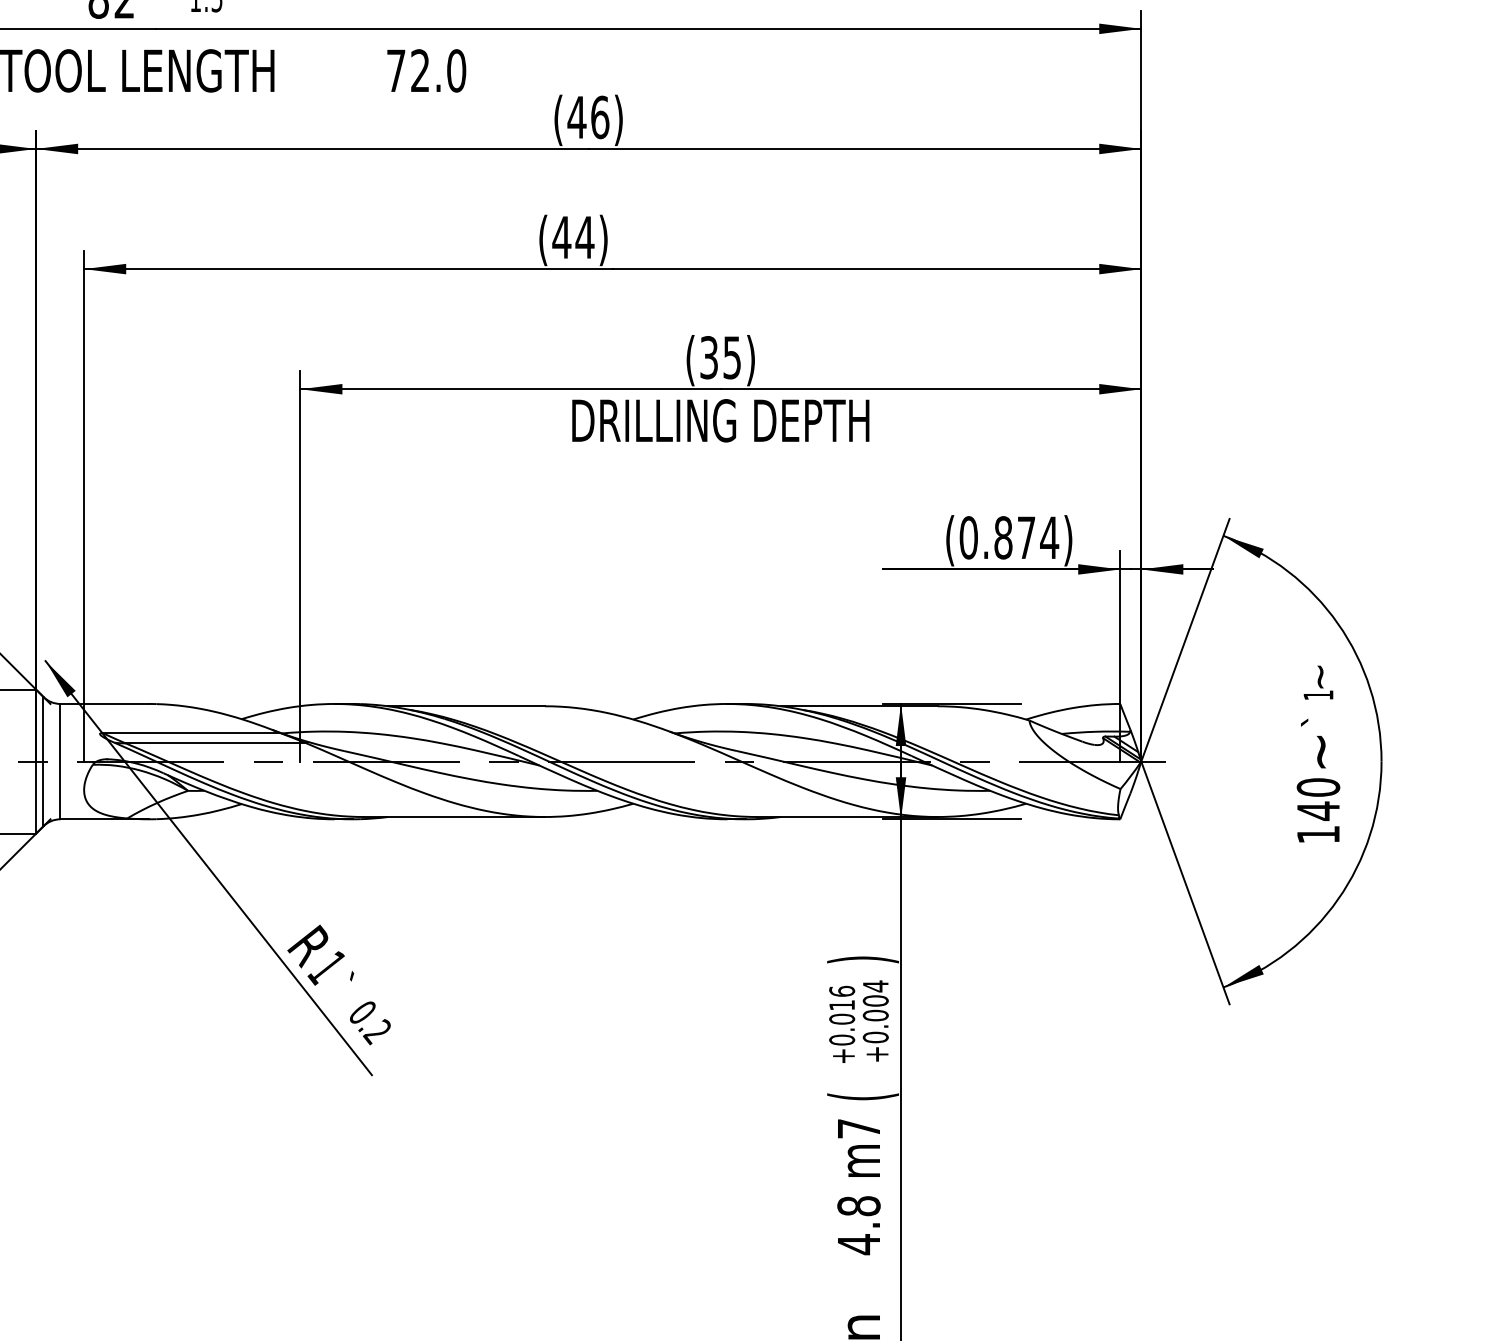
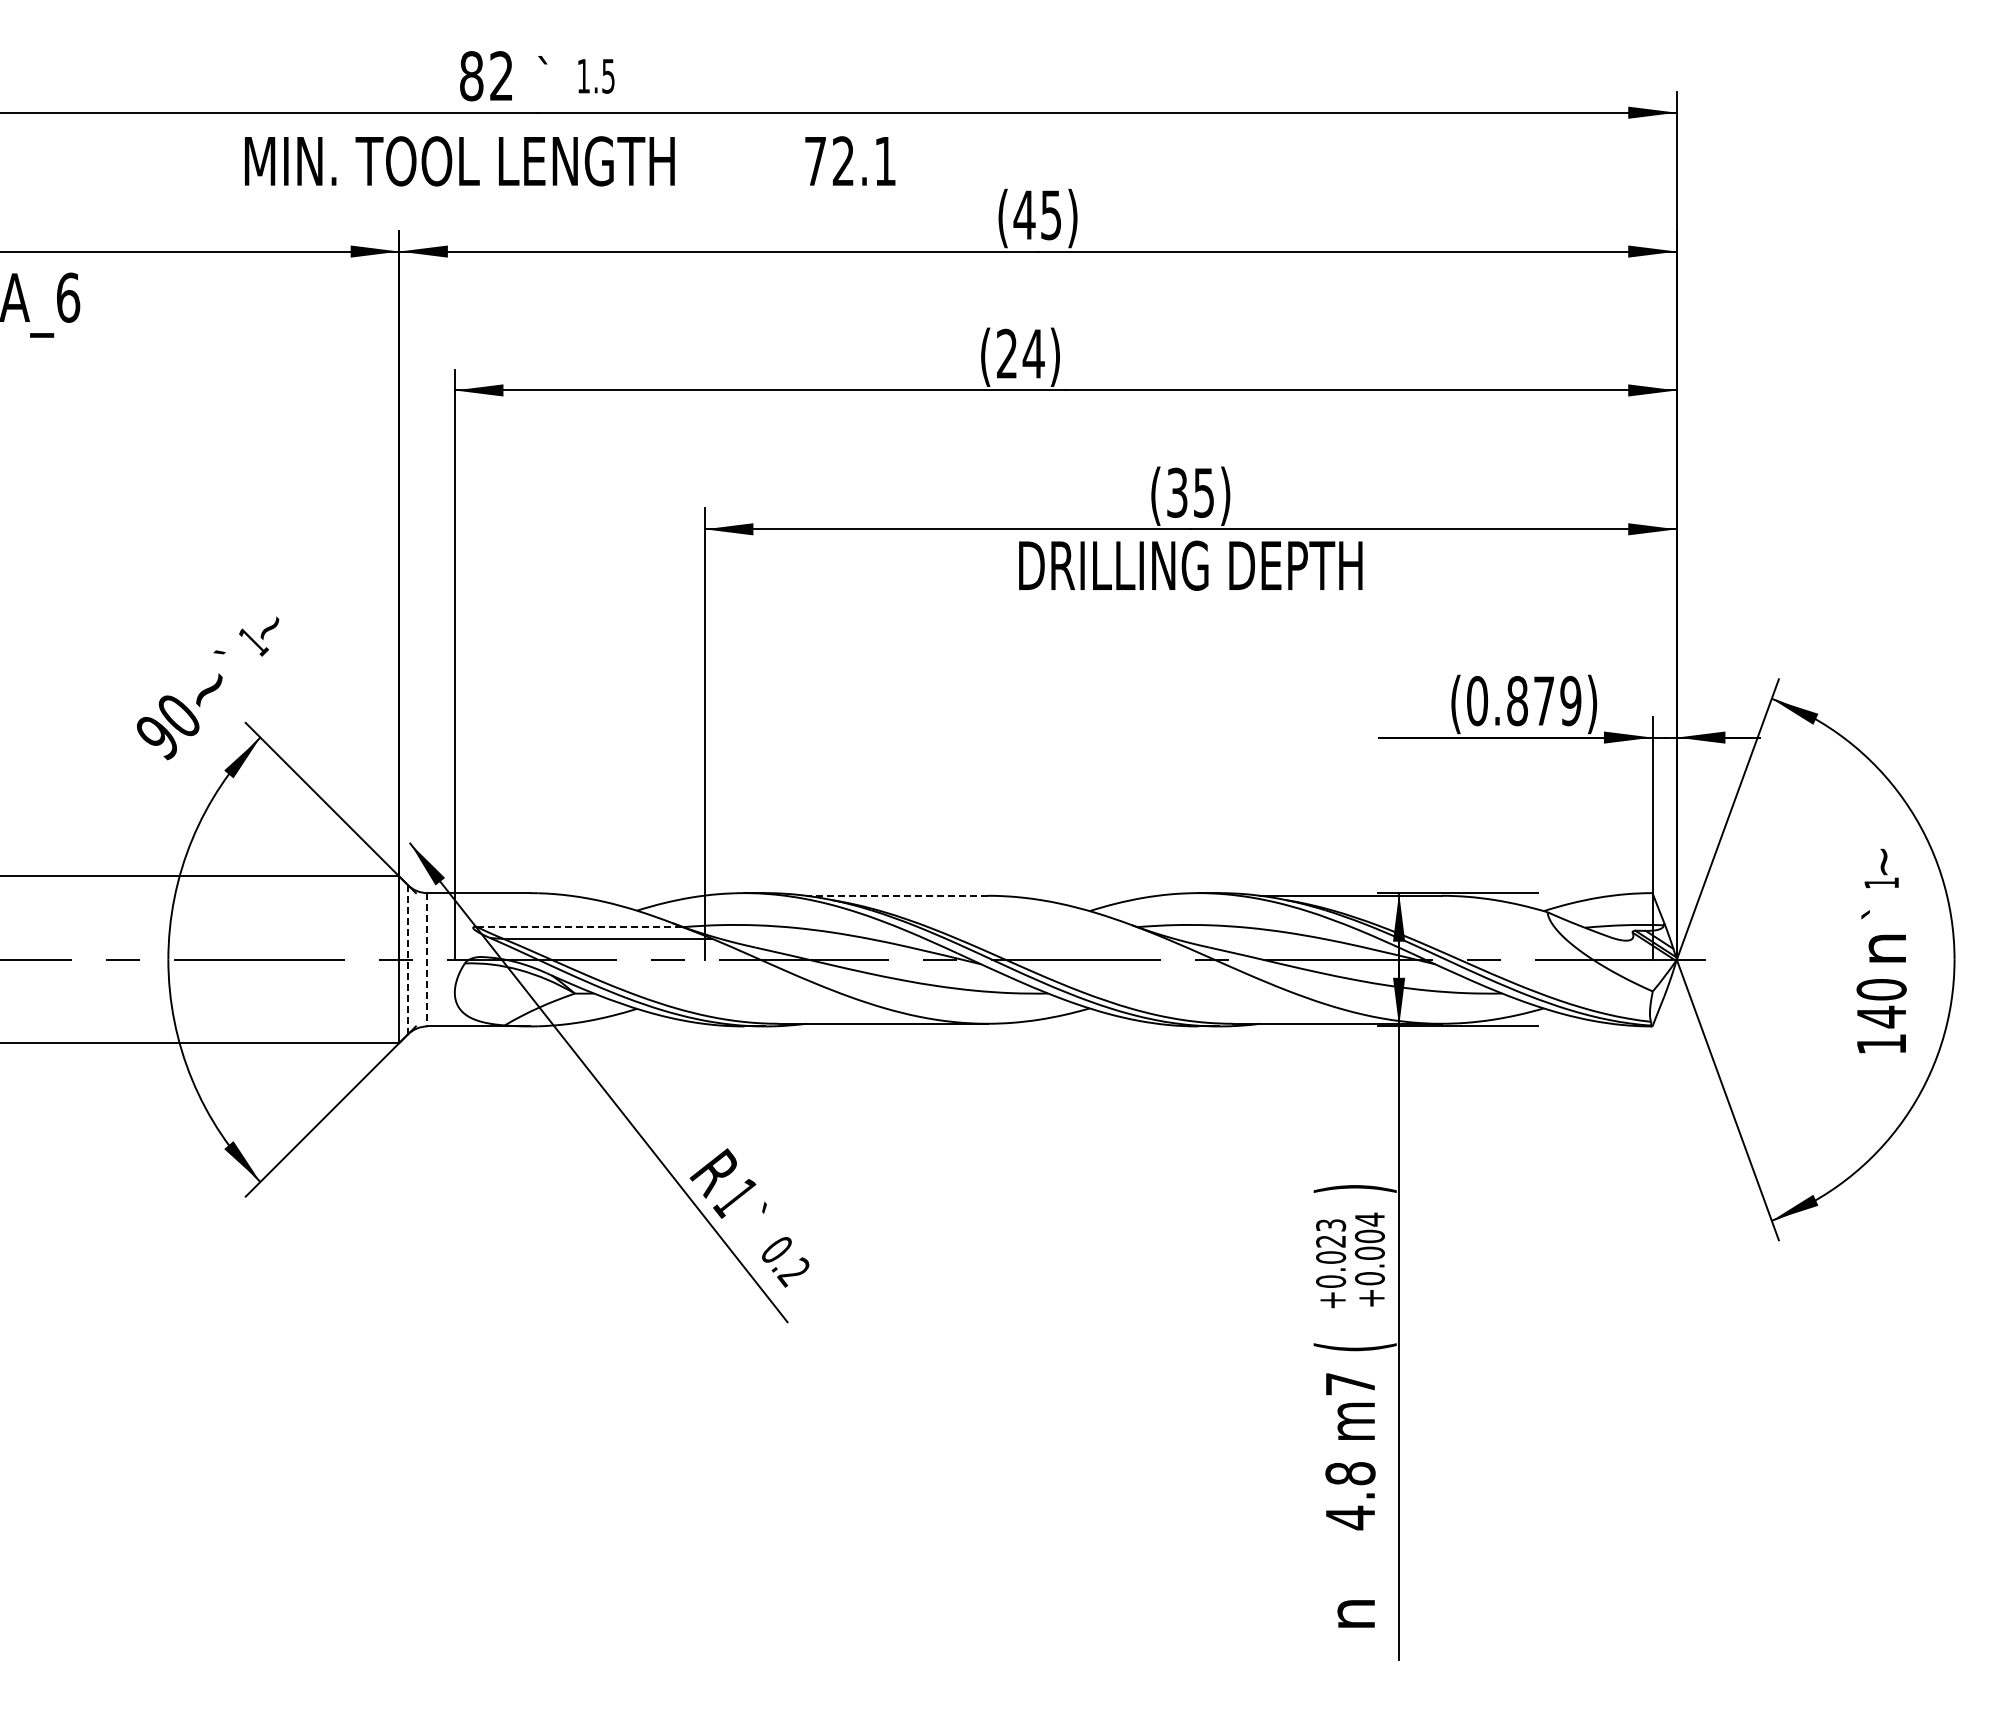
text: (456, 71) -> (885, 161), 72.0 -> 72.1
text: (600, 117) -> (1051, 215), (46) -> (45)
text: (562, 237) -> (1007, 353), (44) -> (24)
text: (1049, 538) -> (1570, 701), (0.874) -> (0.879)
line: (466, 706) -> (896, 895), solid -> dashed
line: (191, 732) -> (579, 926), solid -> dashed
text: (1322, 751) -> (1886, 948), ~ -> n
line: (43, 761) -> (407, 959), solid -> dashed
line: (60, 761) -> (427, 959), solid -> dashed
text: (842, 998) -> (1331, 1233), +0.016 -> +0.023

